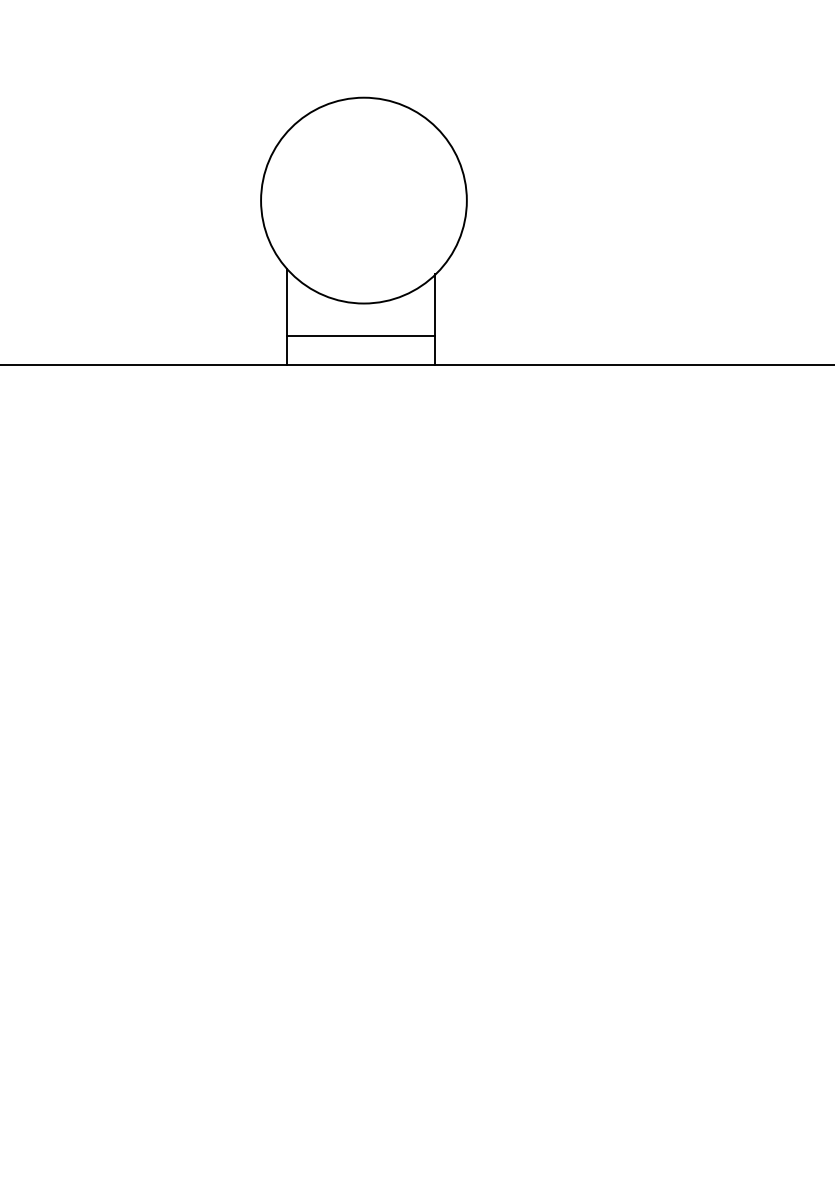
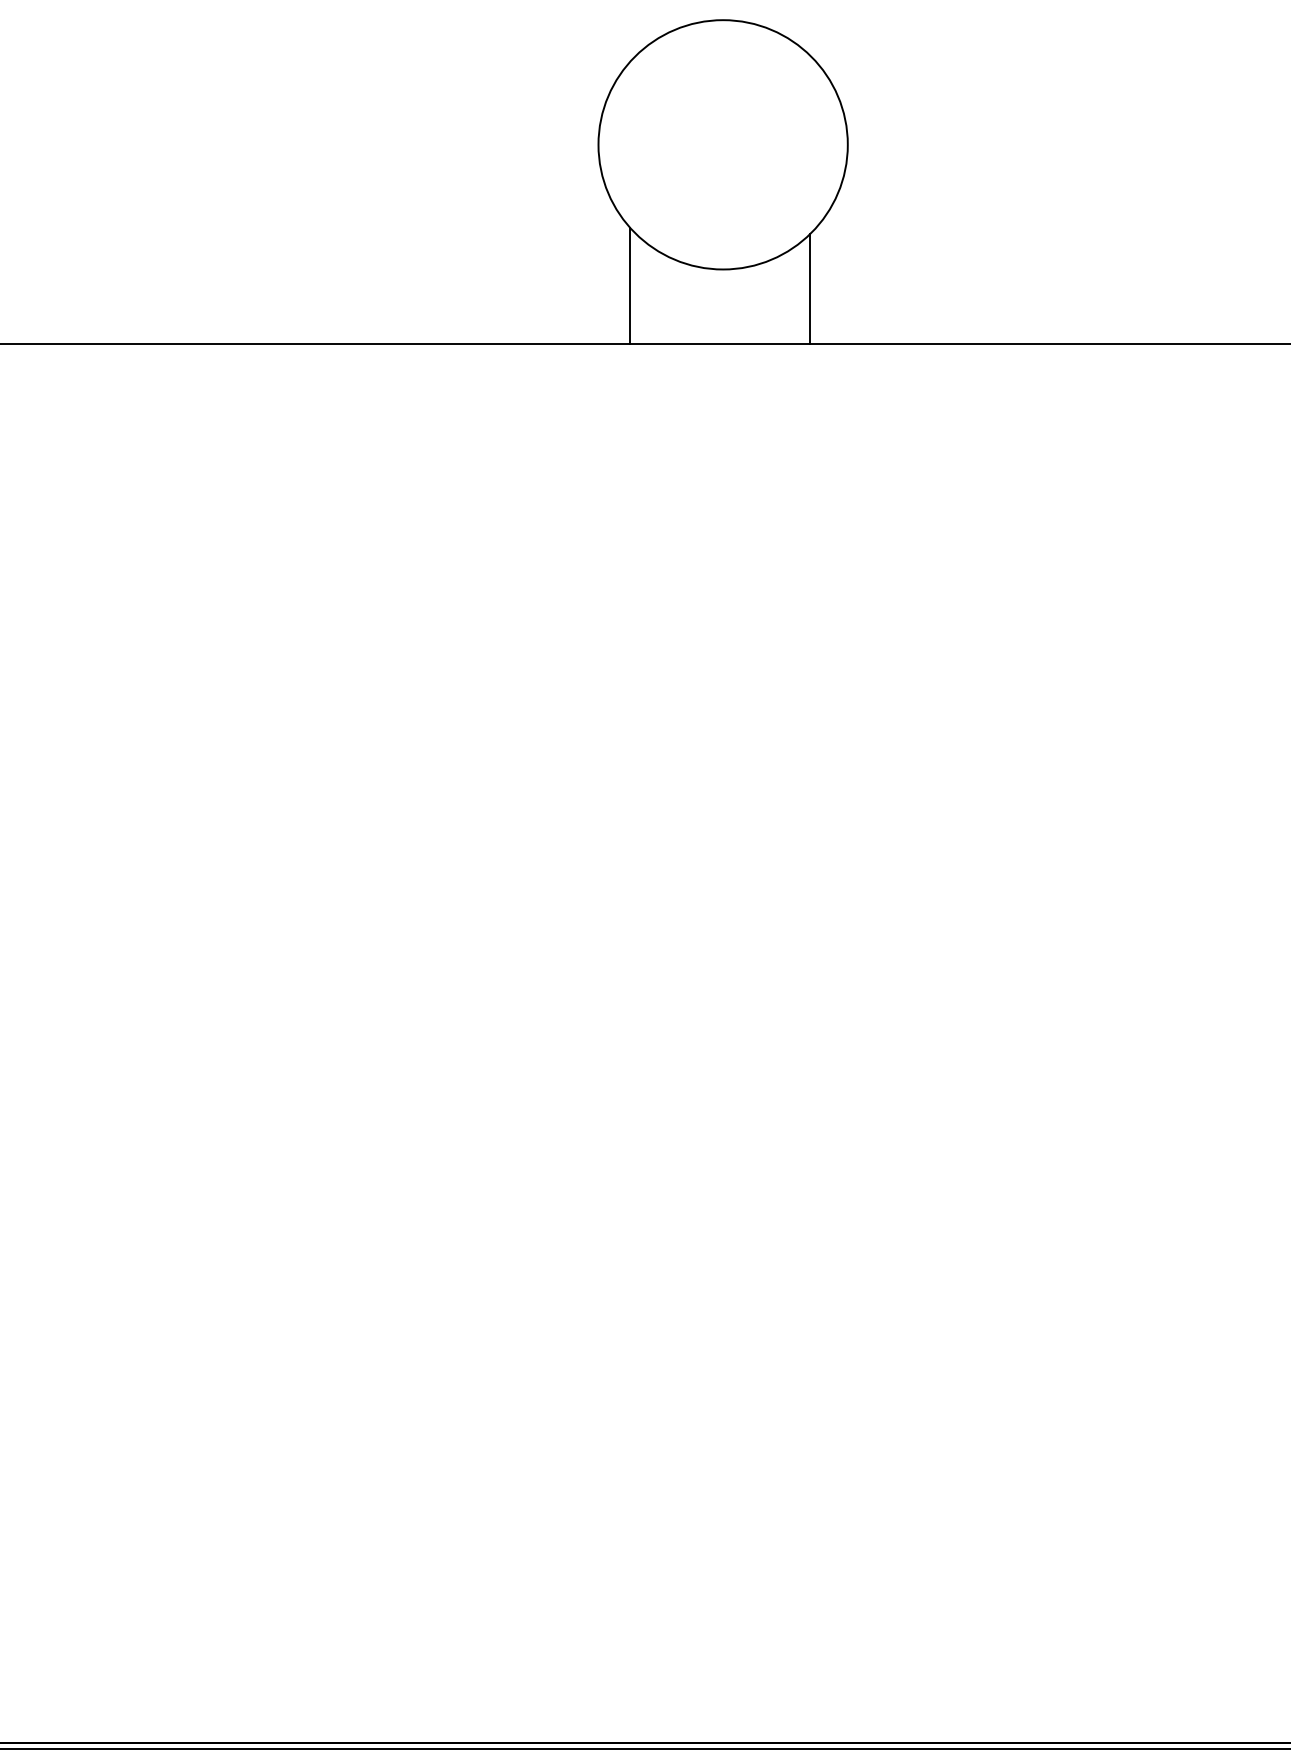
line: (360, 336) -> (719, 309), removed

